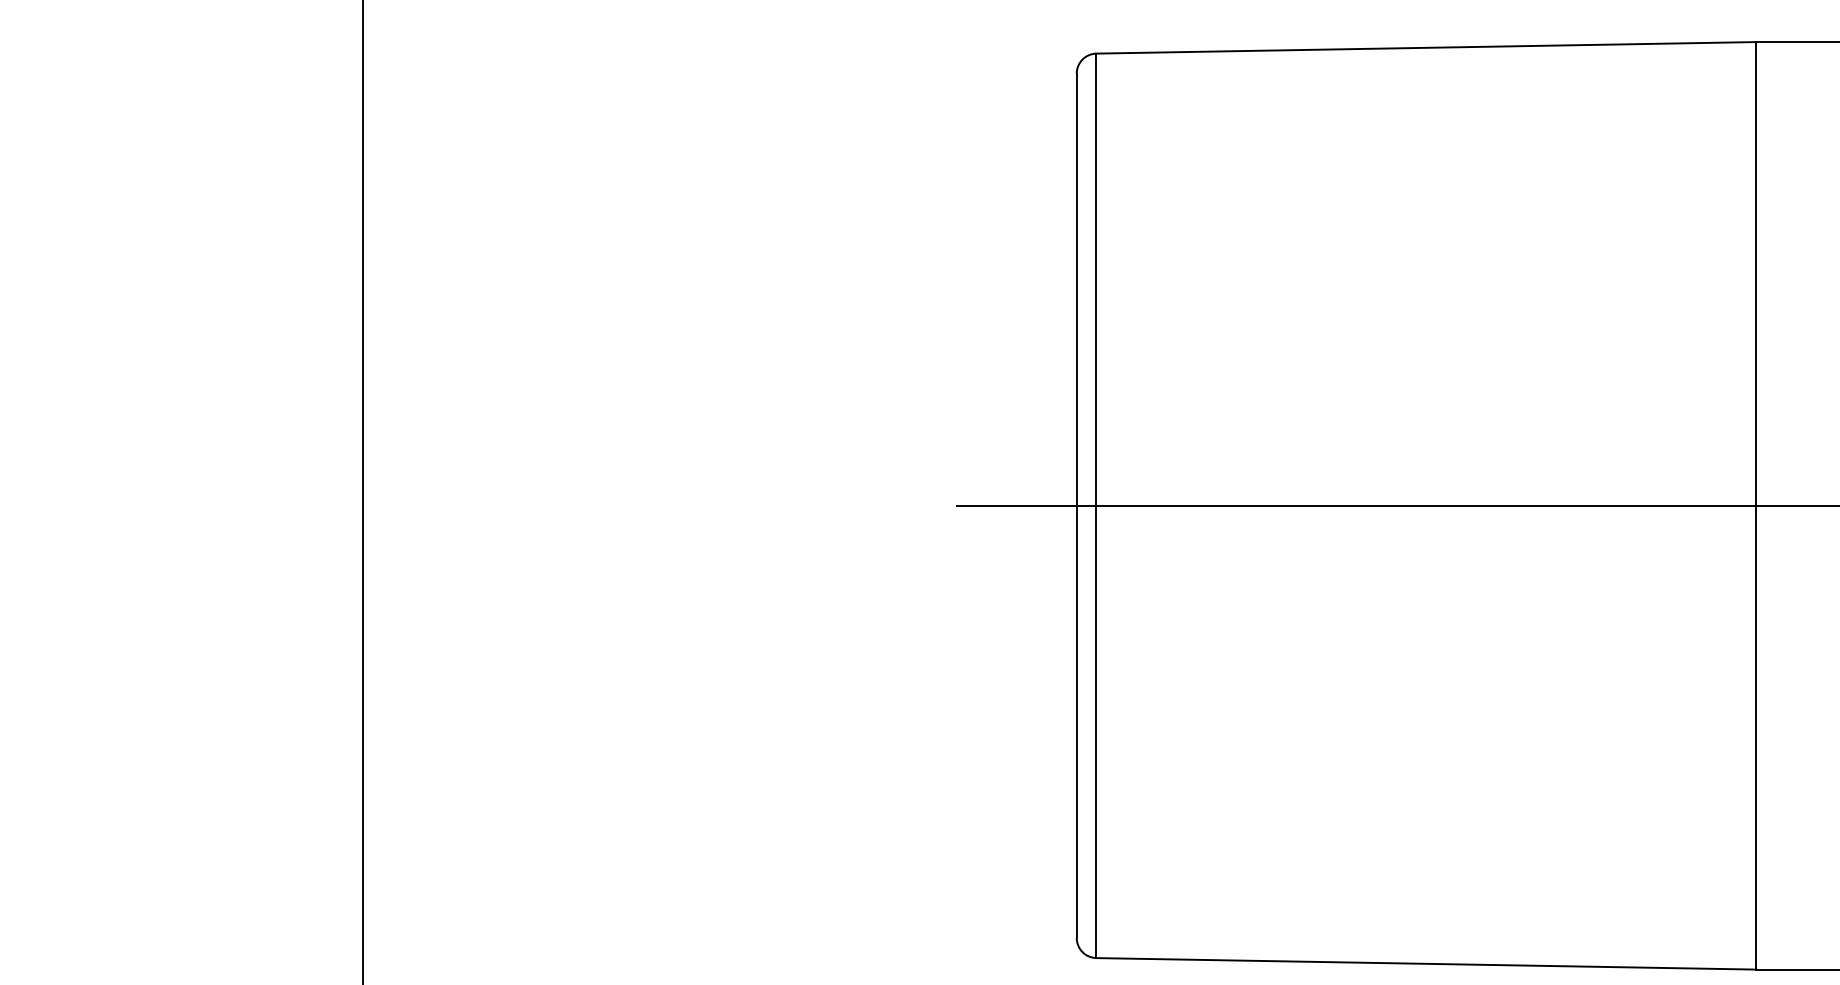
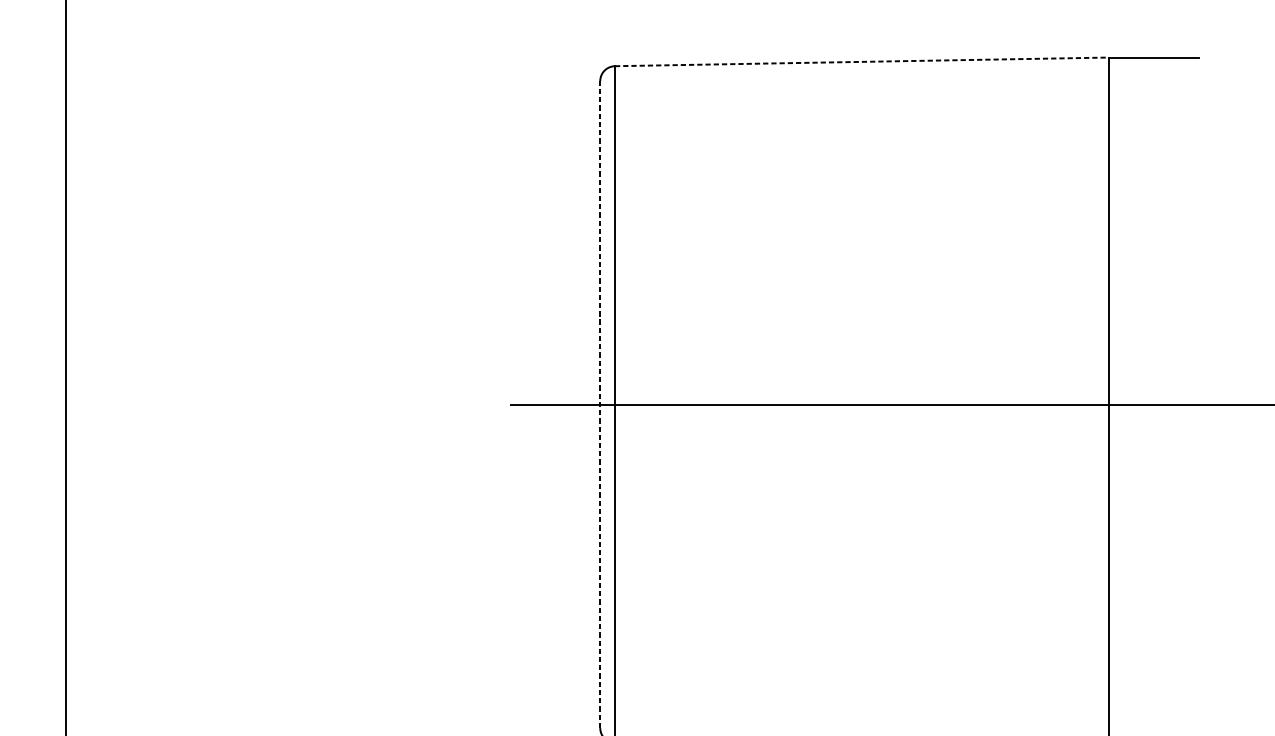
line: (1426, 47) -> (861, 61), solid -> dashed
line: (1076, 505) -> (600, 404), solid -> dashed

